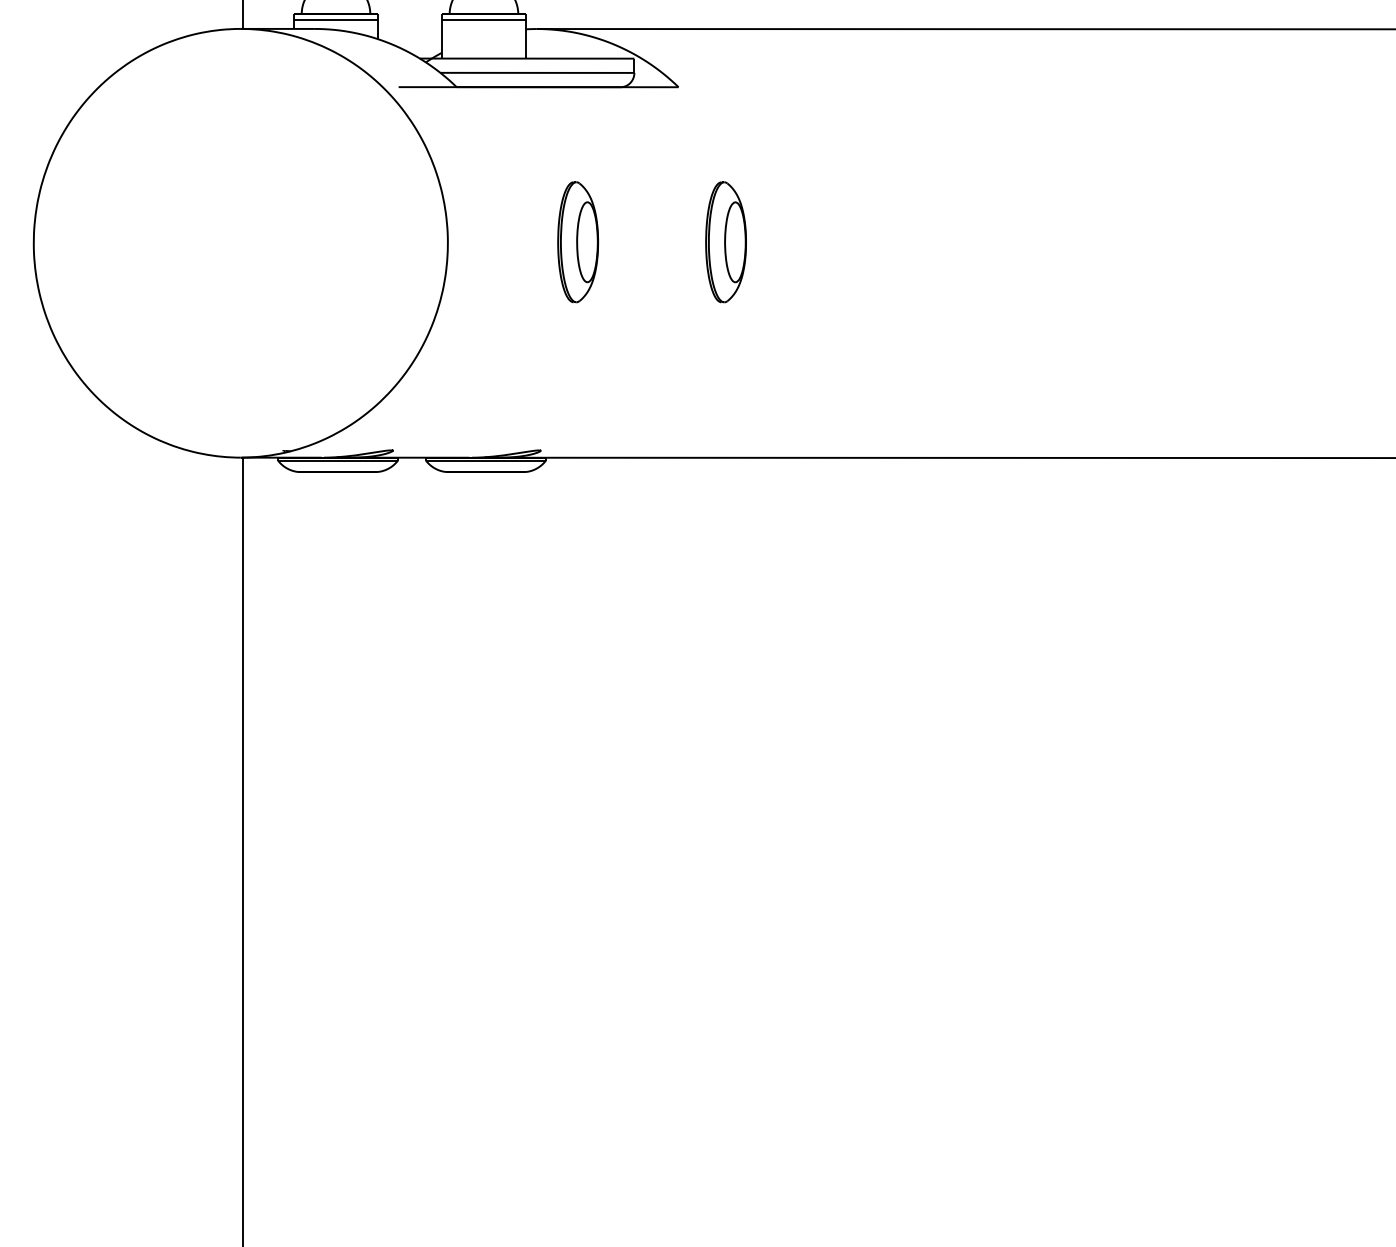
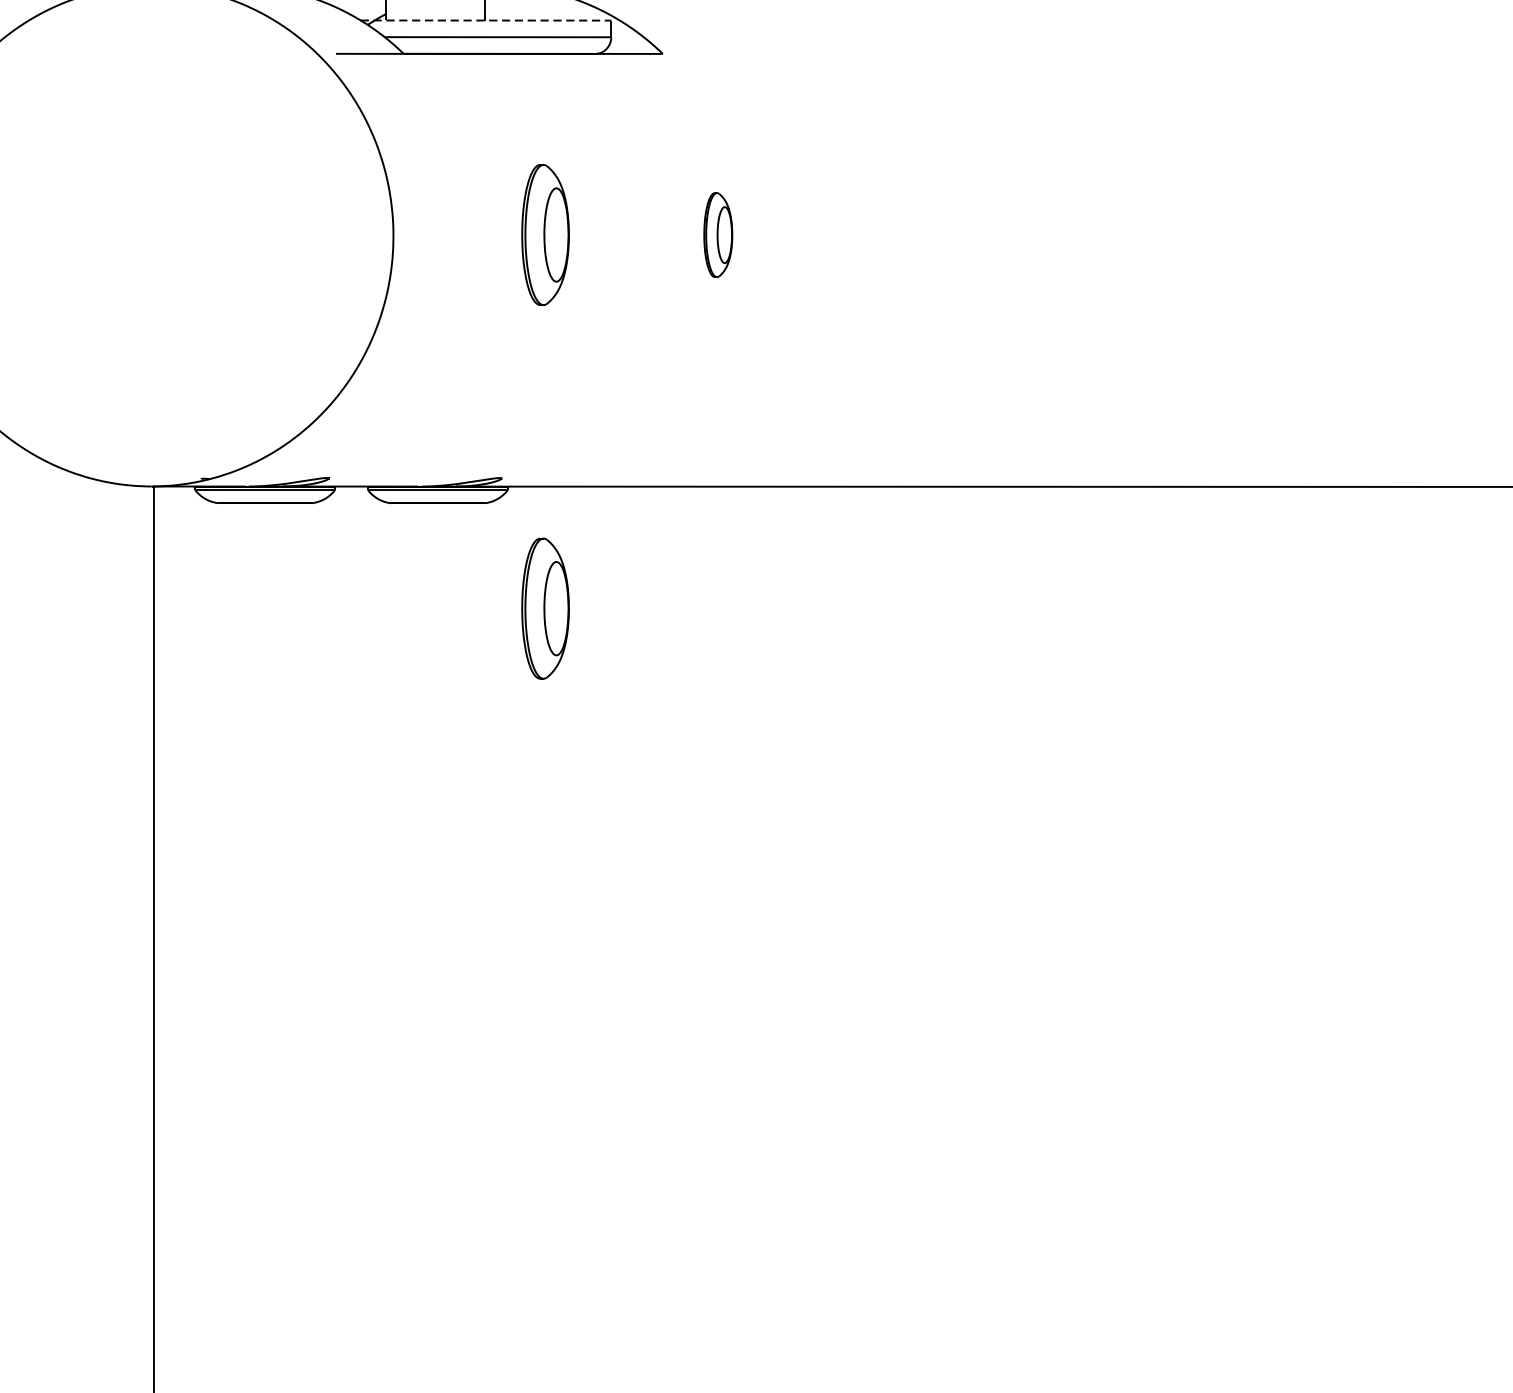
line: (527, 58) -> (486, 20), solid -> dashed
part: (725, 242) -> (717, 235), size x0.6
part: (578, 562) -> (545, 608), added

